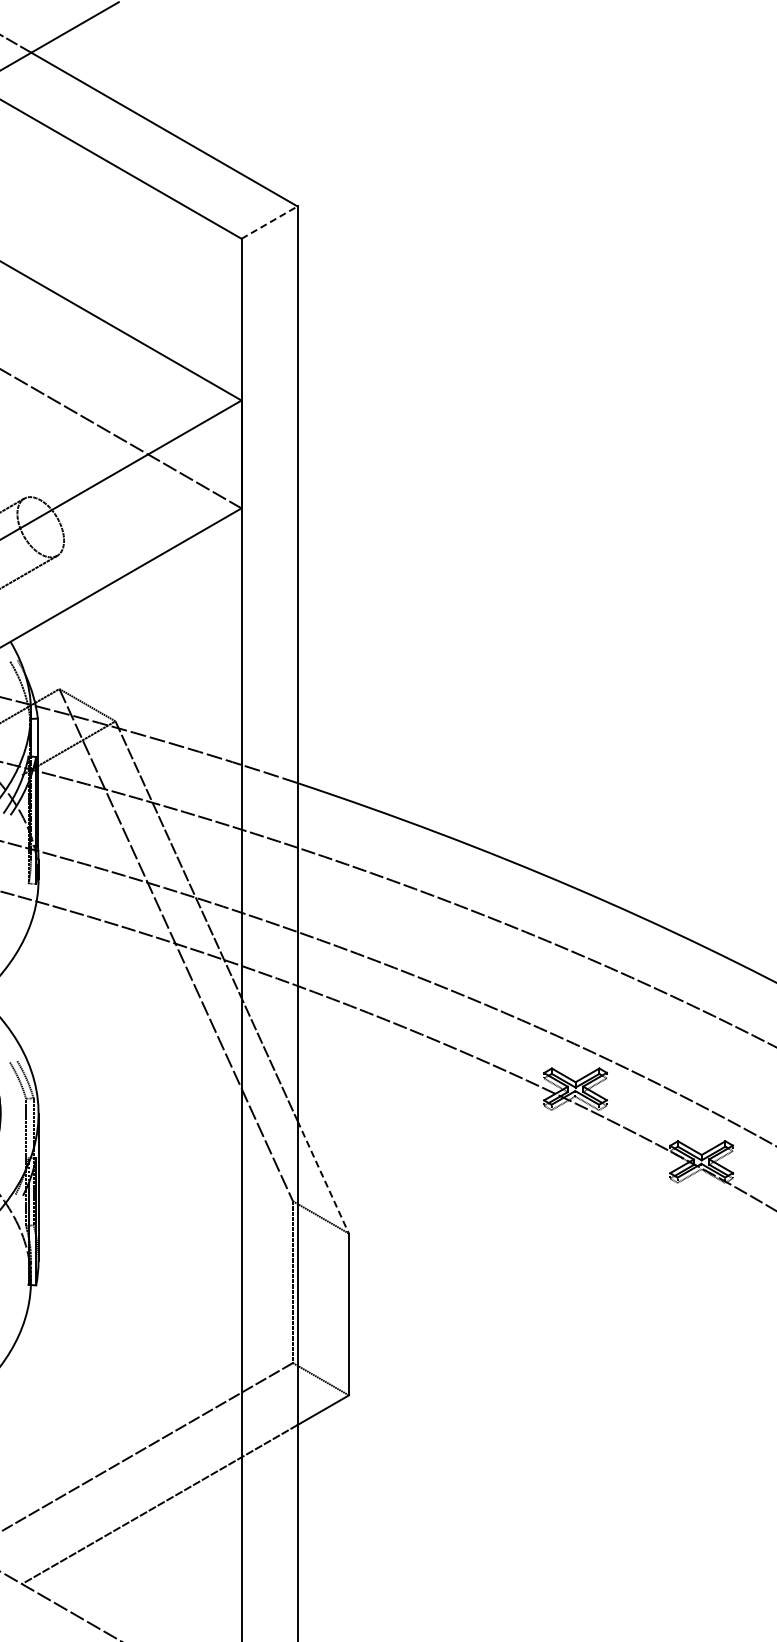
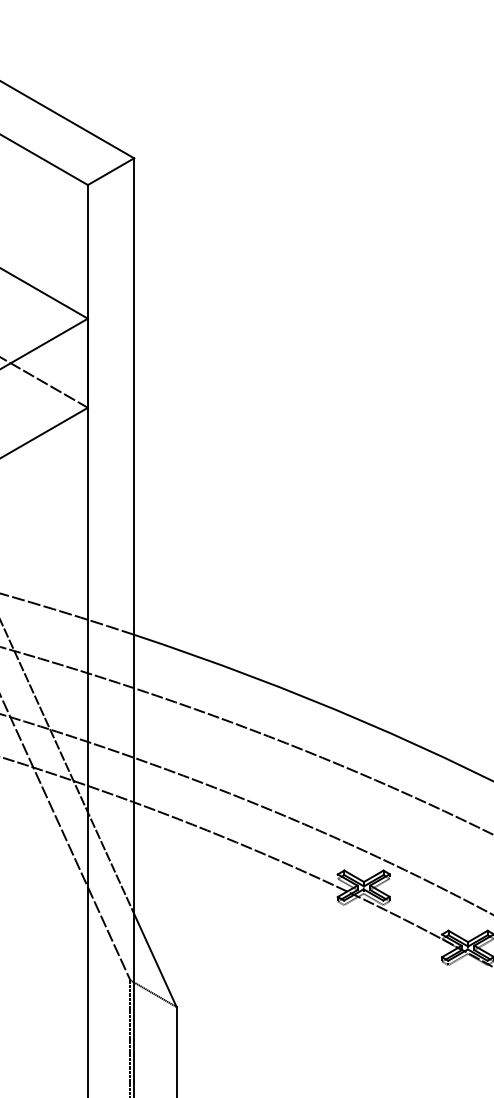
line: (270, 222) -> (111, 171), dashed -> solid
line: (323, 1177) -> (155, 960), dashed -> solid

